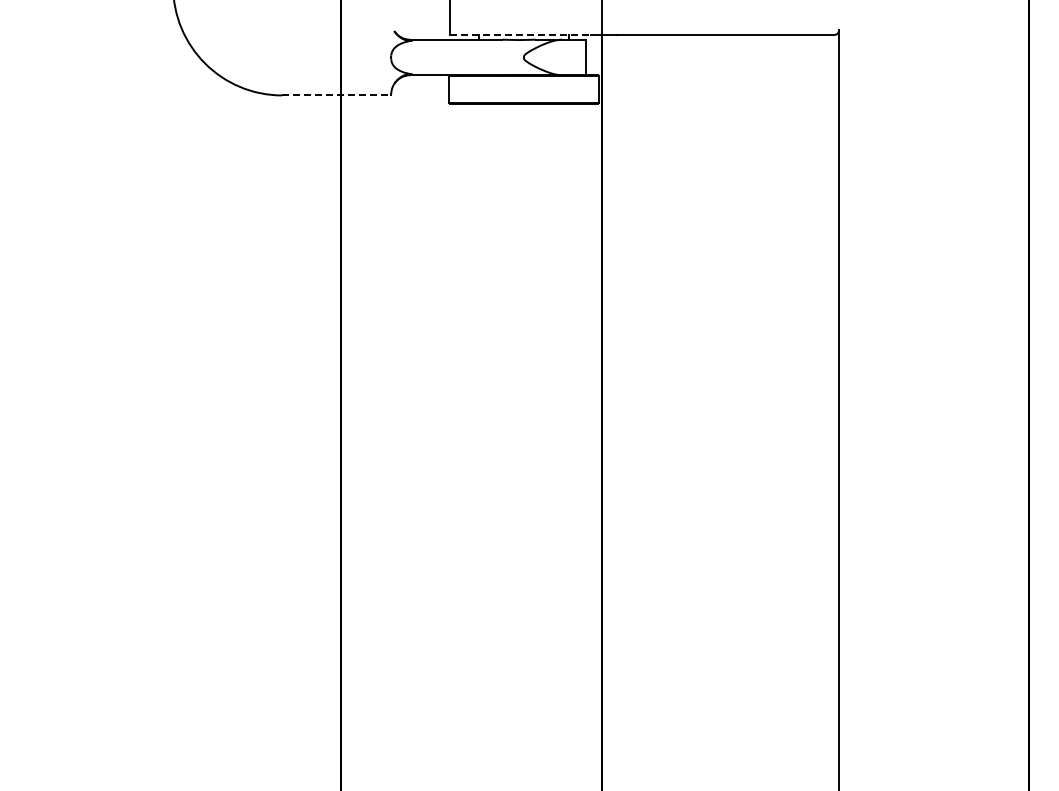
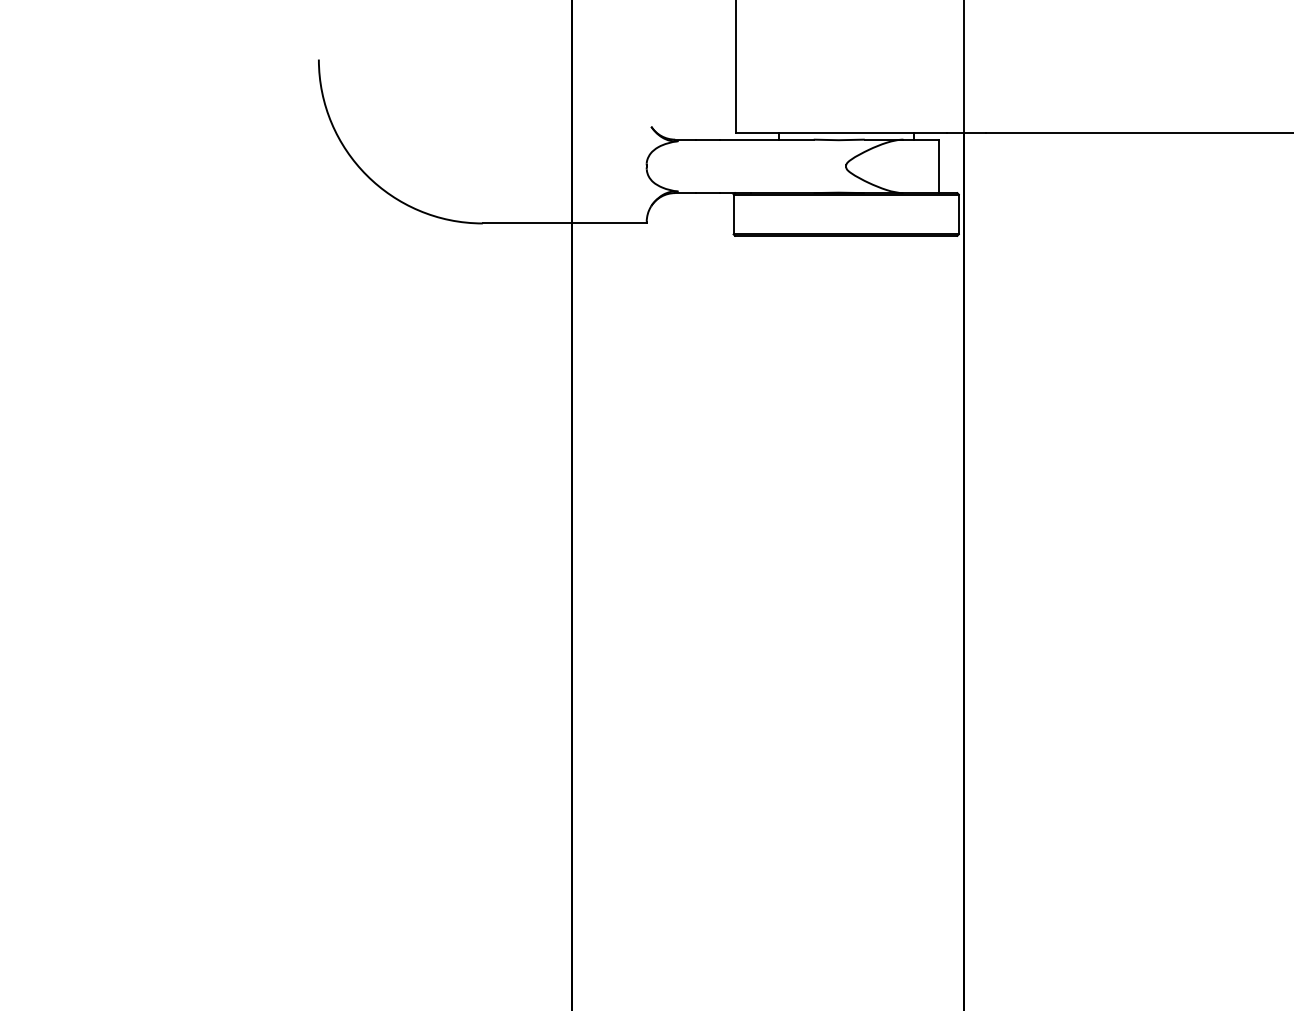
line: (521, 34) -> (842, 131), dashed -> solid
line: (336, 95) -> (564, 223), dashed -> solid

